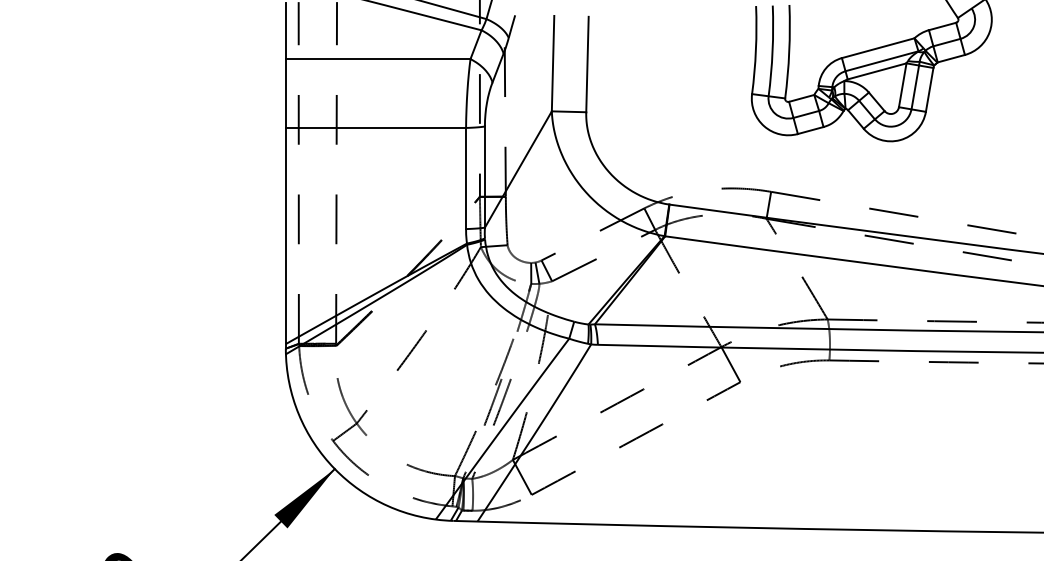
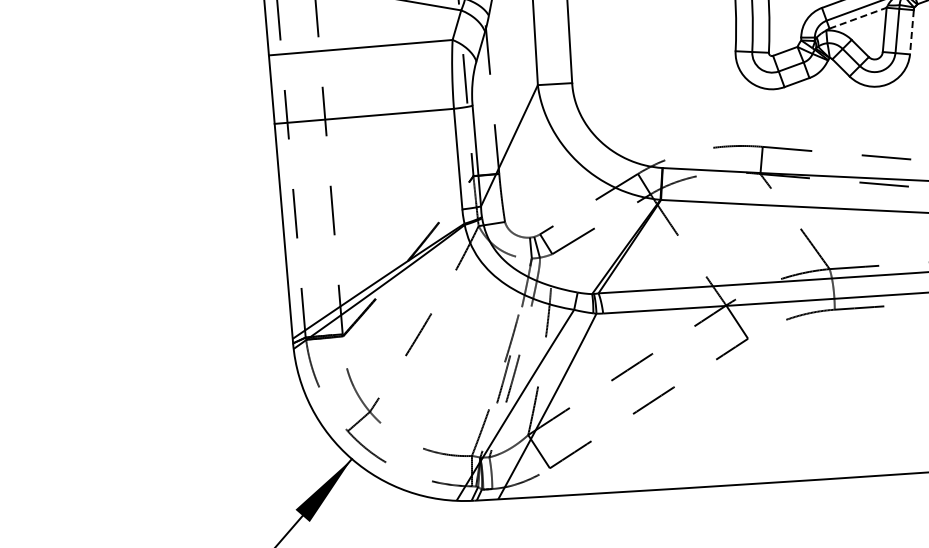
line: (877, 71) -> (858, 18), solid -> dashed
line: (929, 90) -> (911, 32), solid -> dashed

